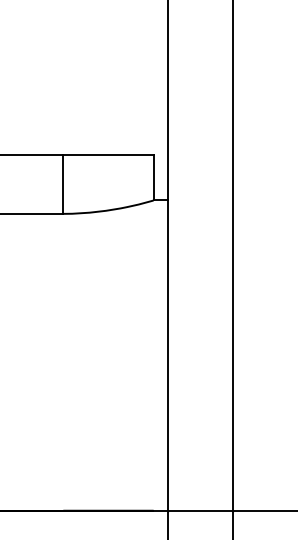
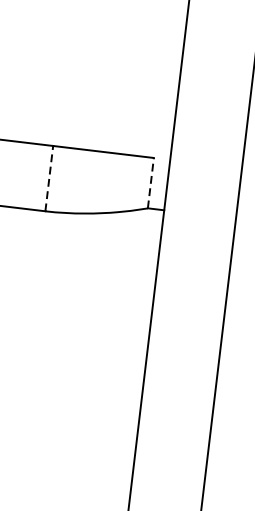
line: (153, 177) -> (150, 182), solid -> dashed
line: (63, 184) -> (49, 178), solid -> dashed

